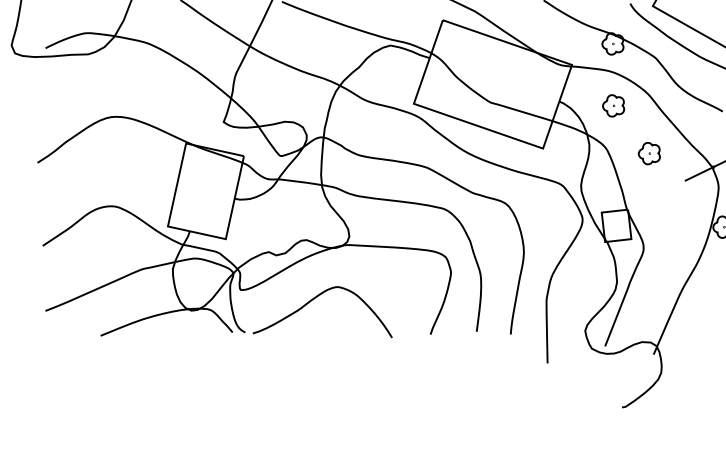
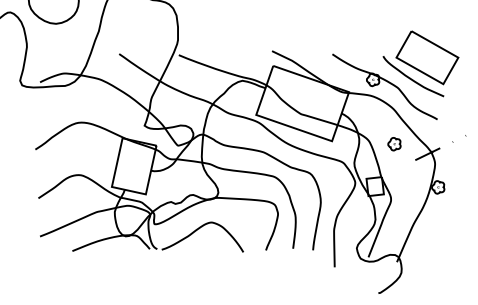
part: (613, 106) -> (373, 116), removed

